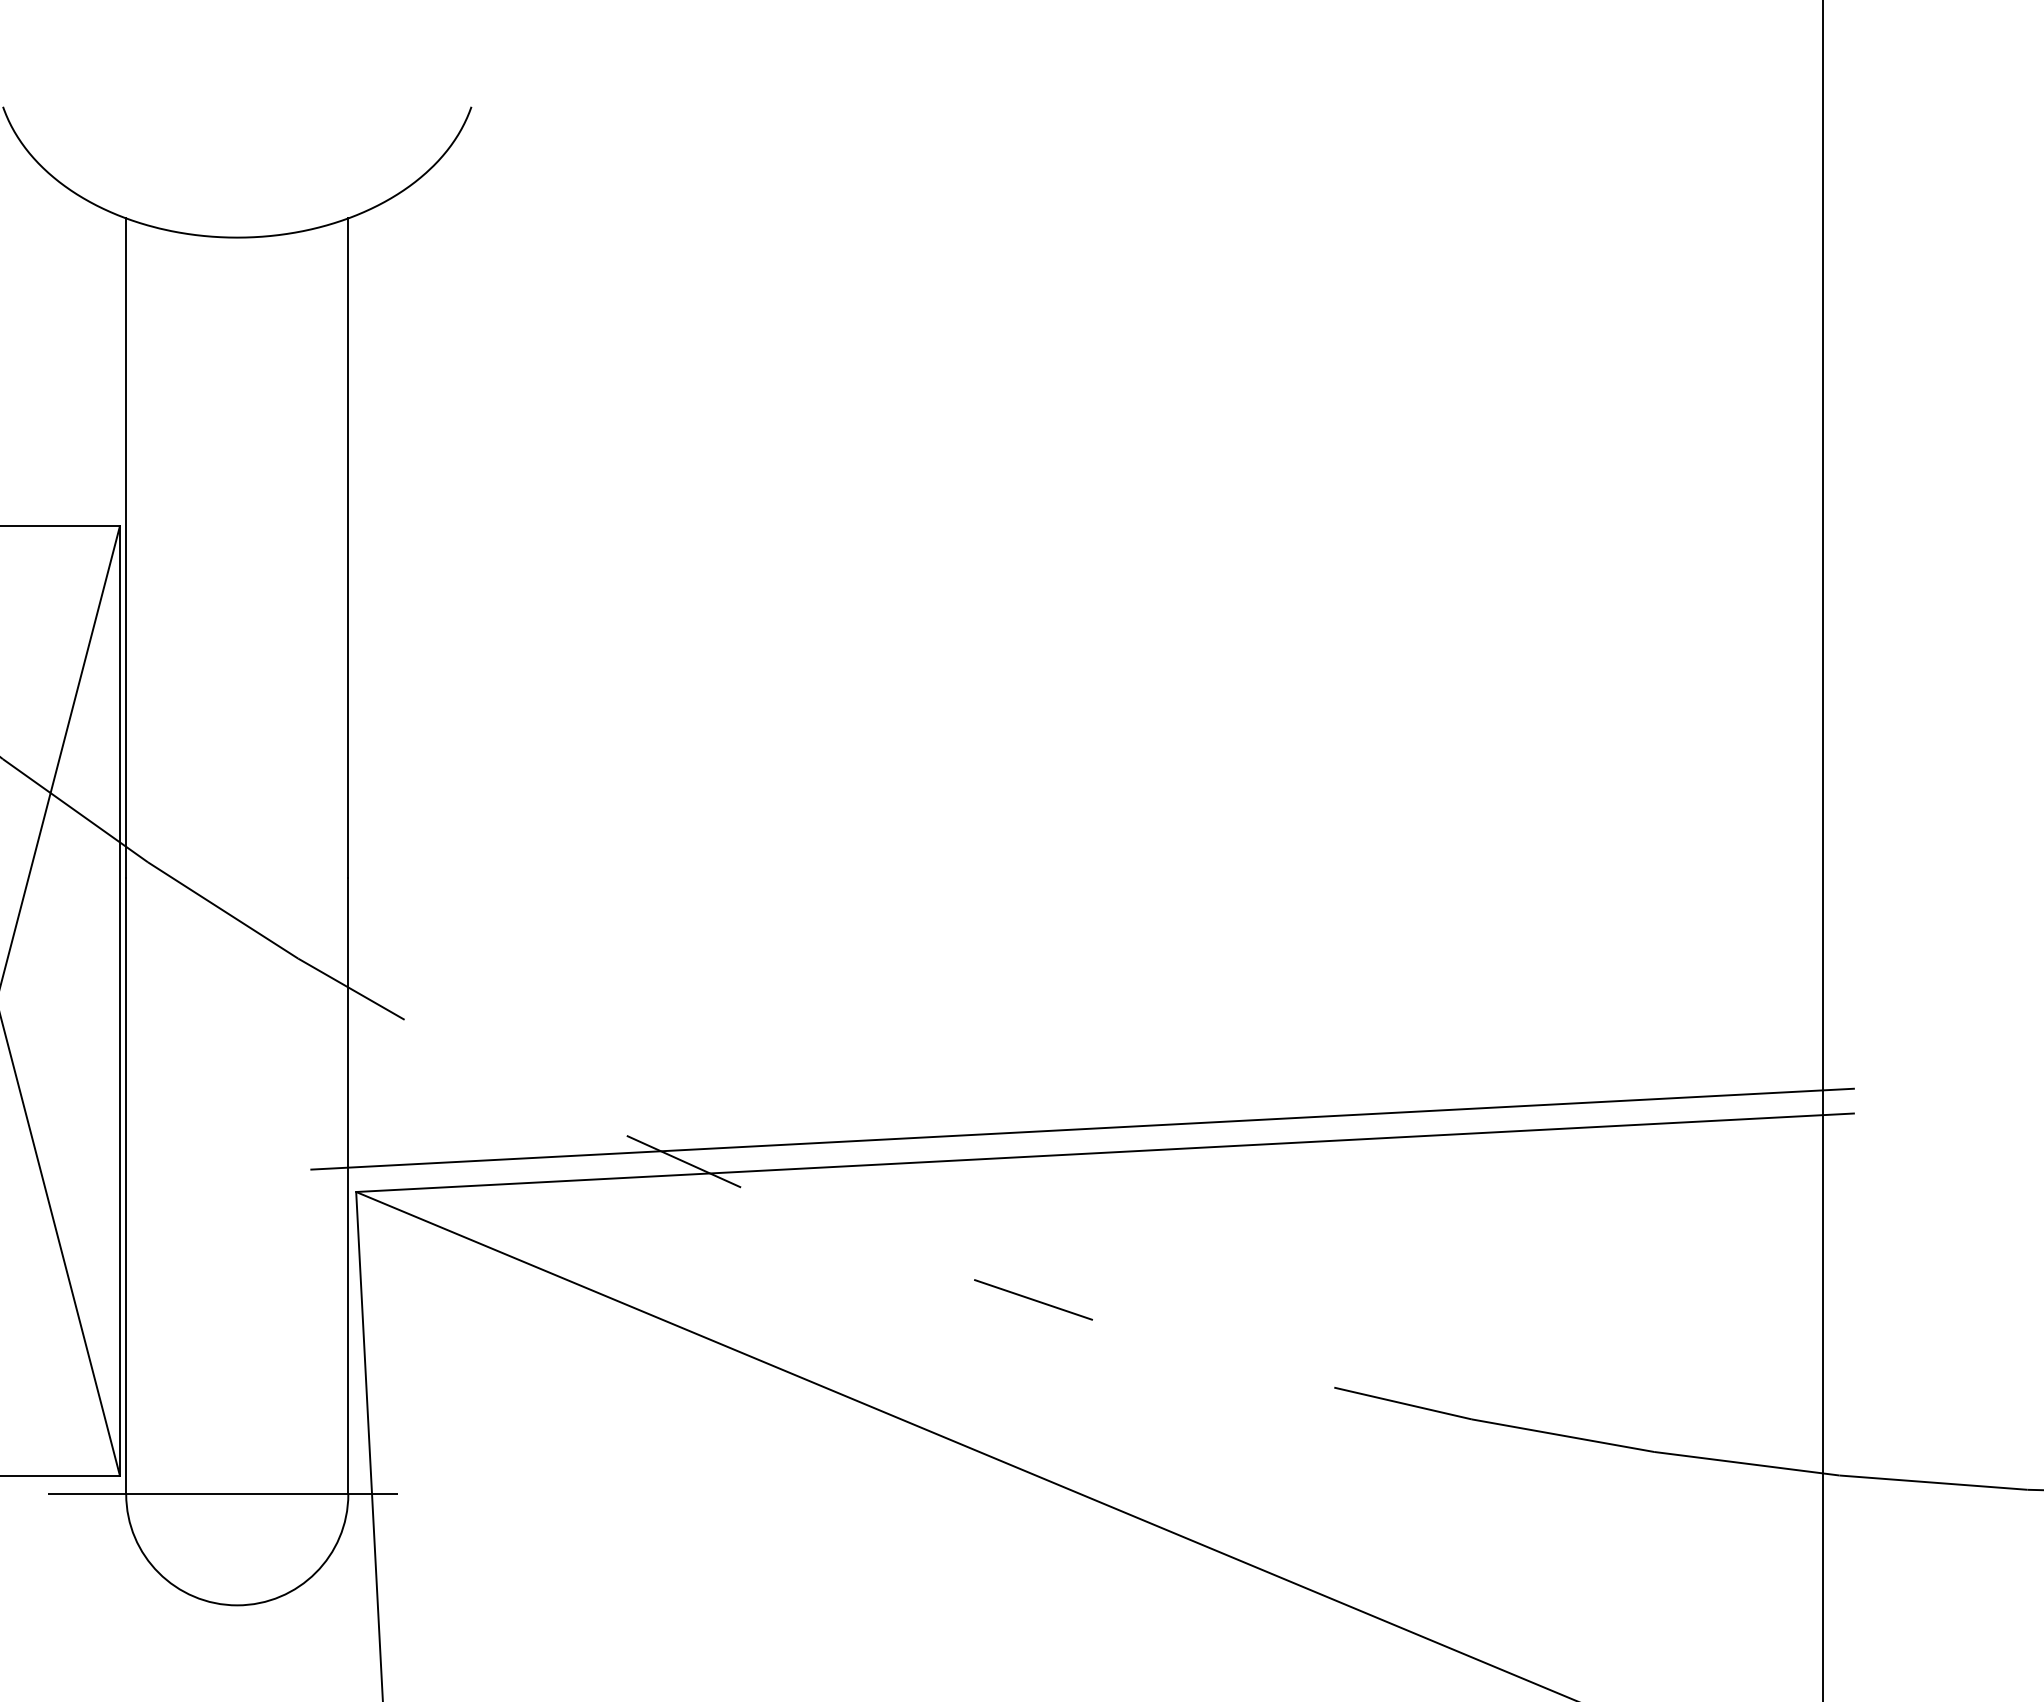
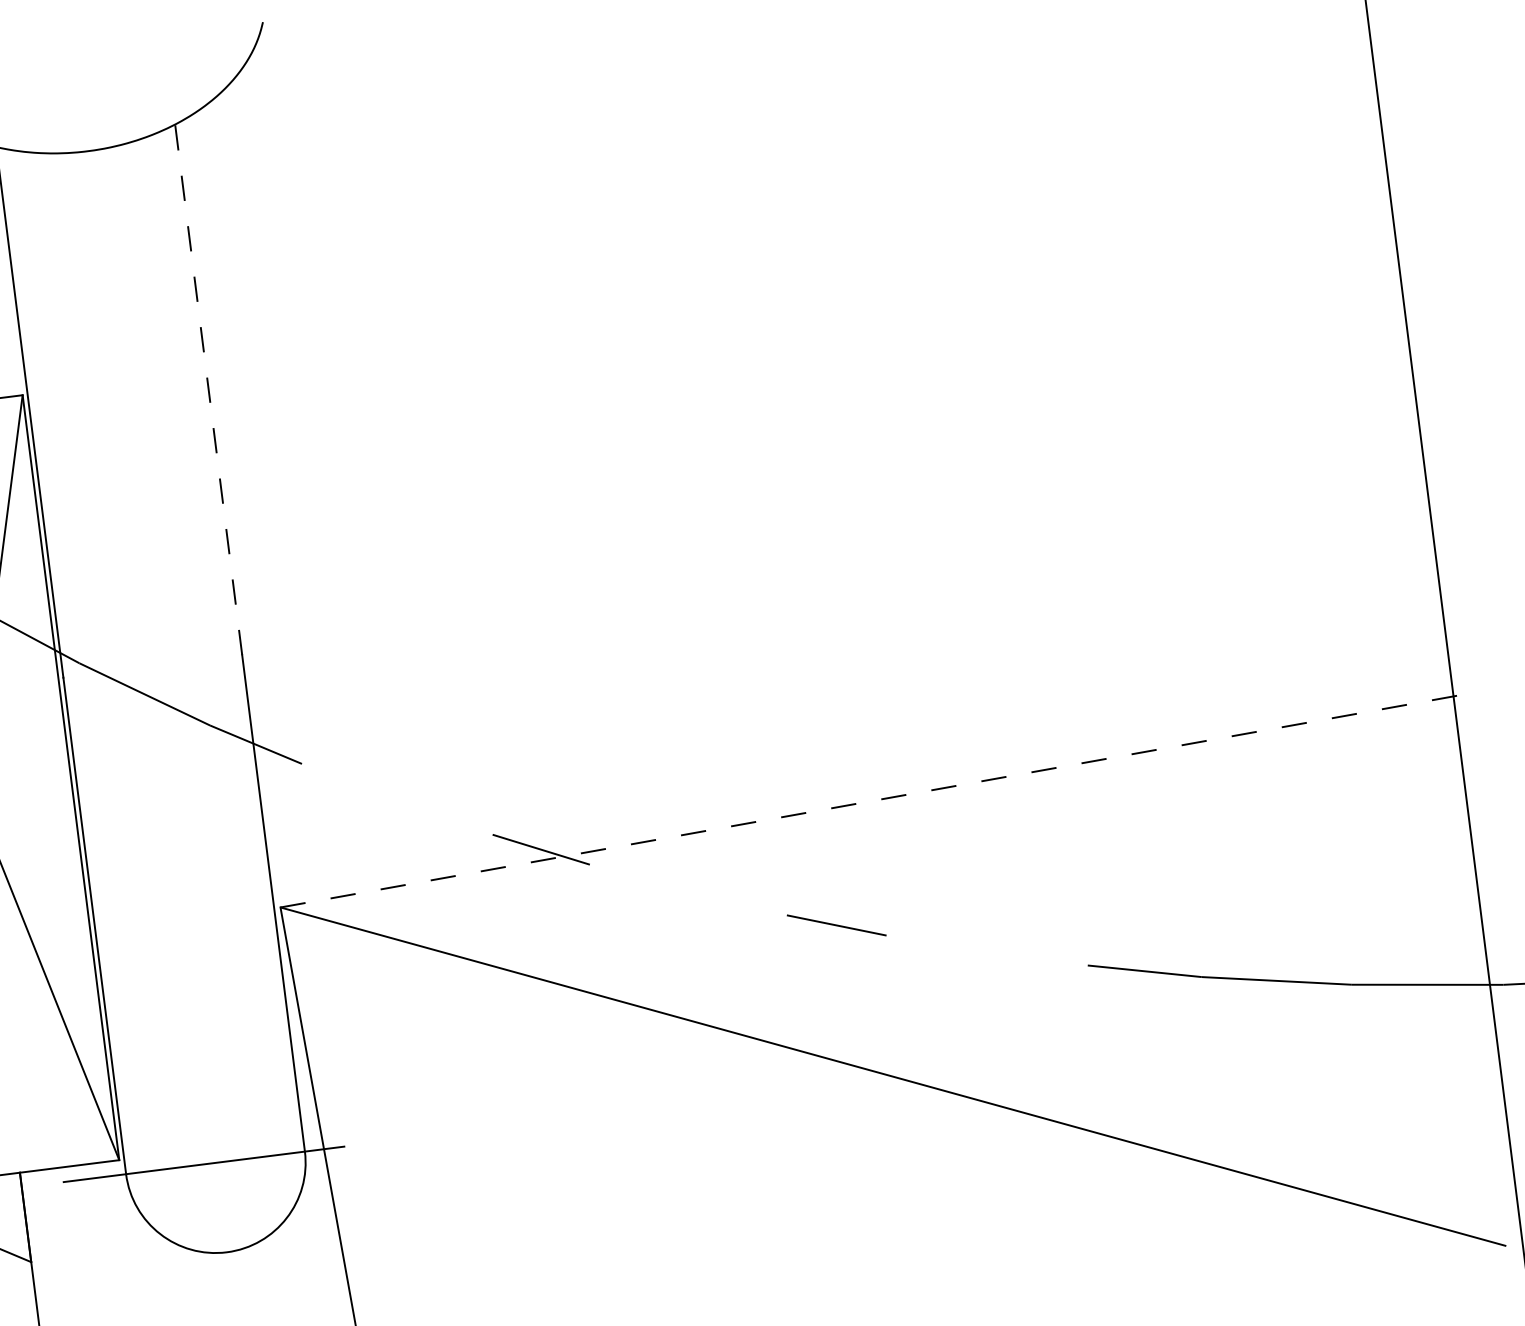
line: (348, 547) -> (208, 389), solid -> dashed
line: (1082, 1128) -> (858, 782), removed
line: (1105, 1152) -> (879, 799), solid -> dashed

